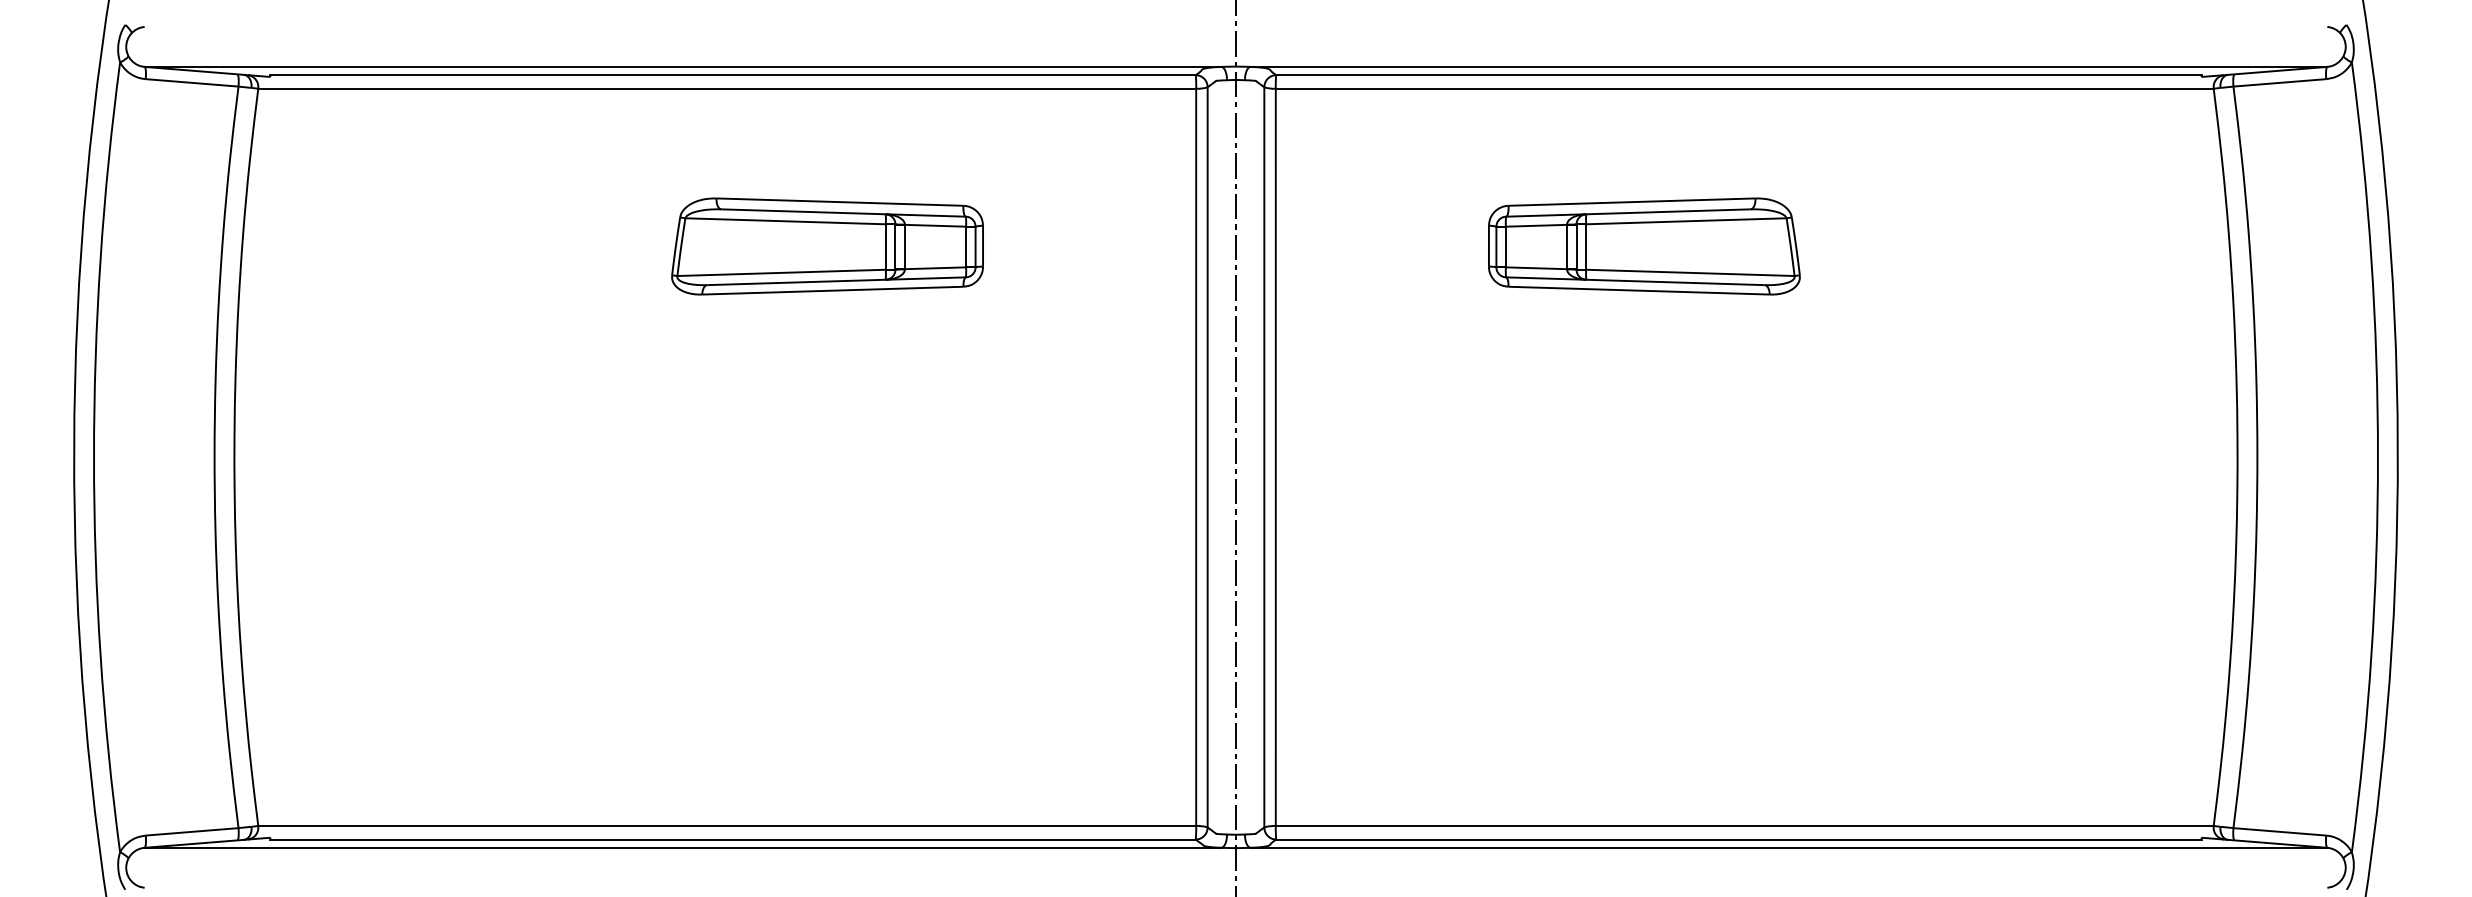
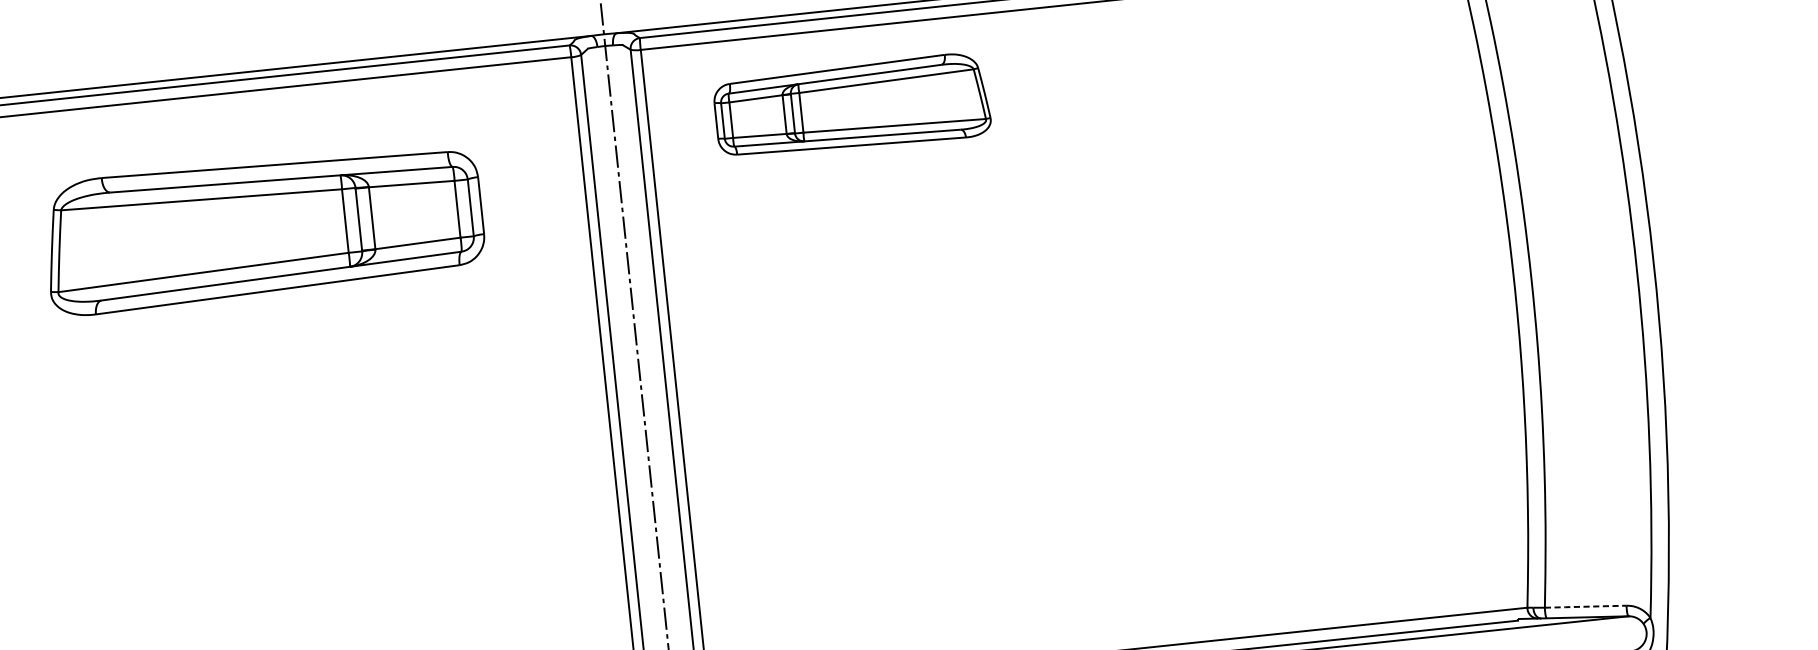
part: (827, 246) -> (263, 228), size x1.6
part: (1644, 246) -> (852, 107), moved
line: (2279, 831) -> (1585, 606), solid -> dashed

